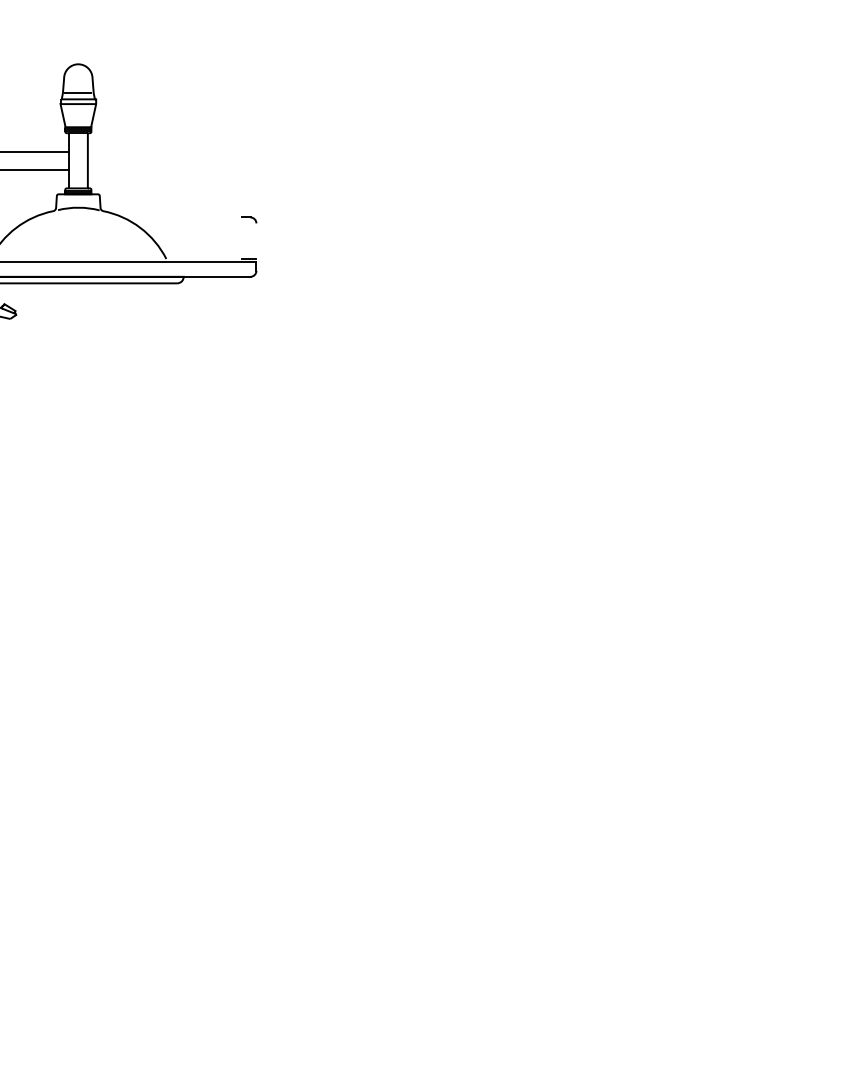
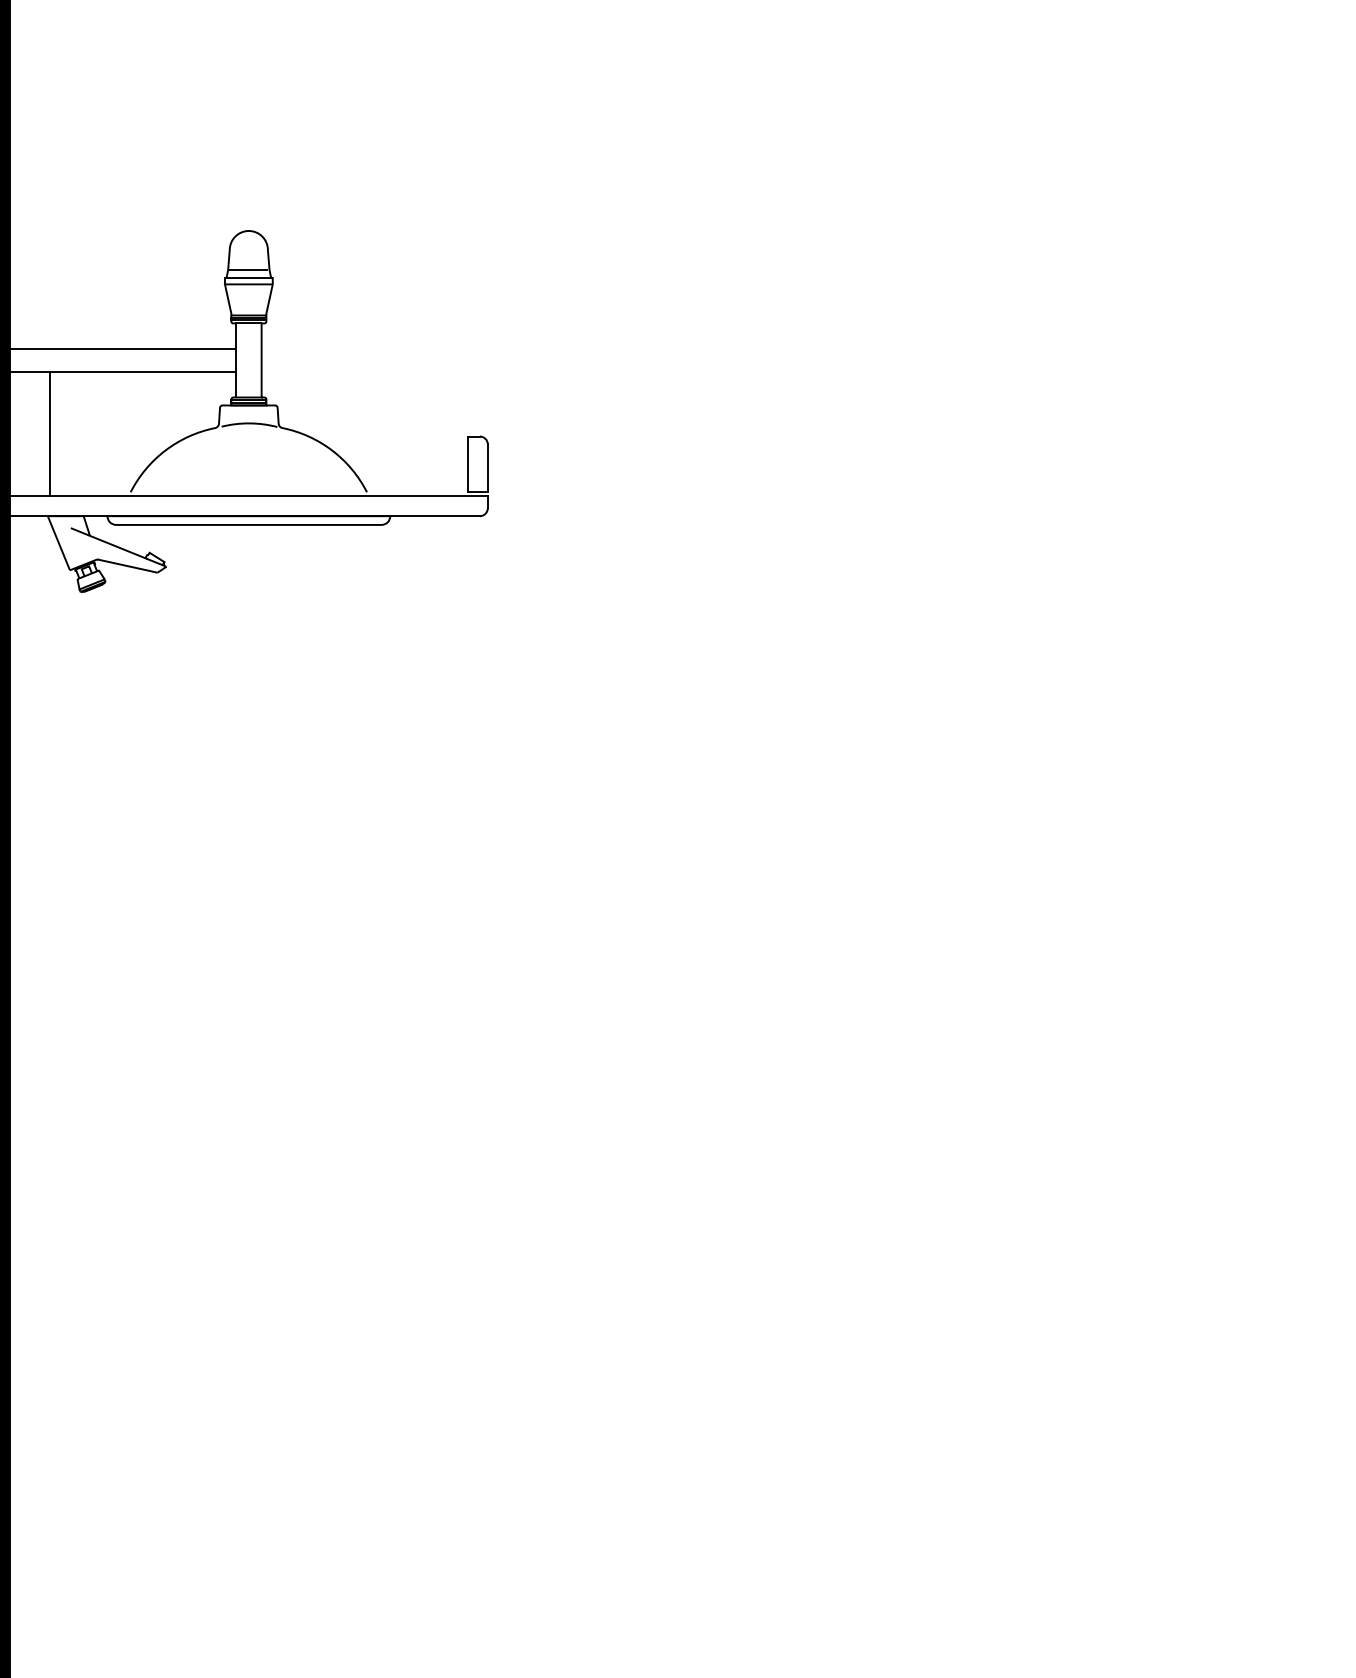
line: (241, 238) -> (467, 464), added
line: (256, 241) -> (487, 468), added

